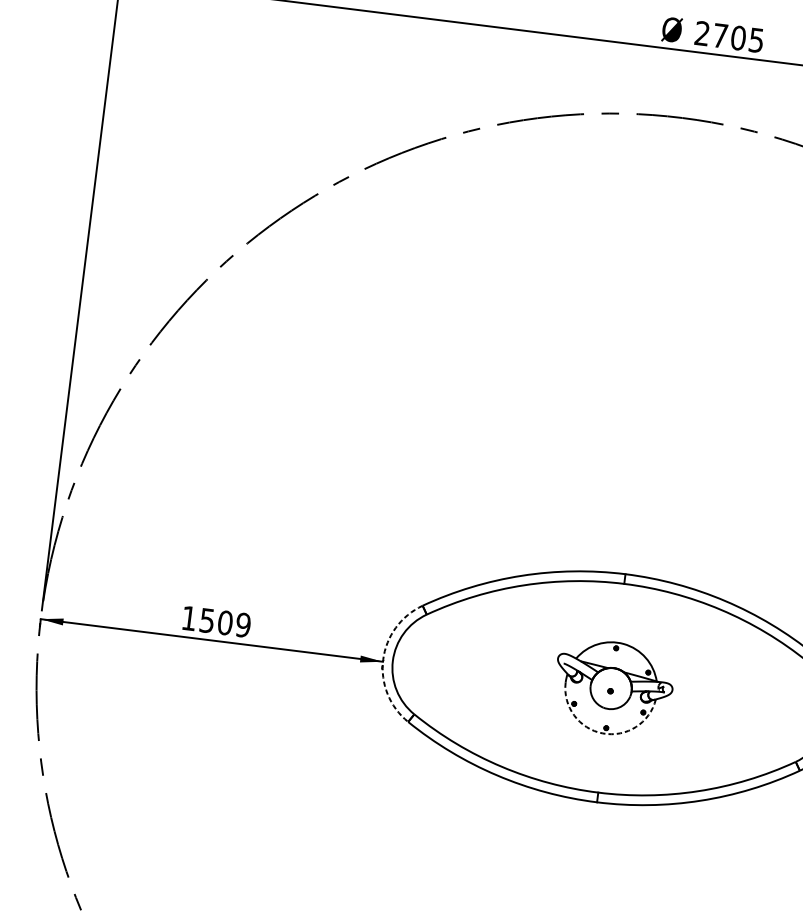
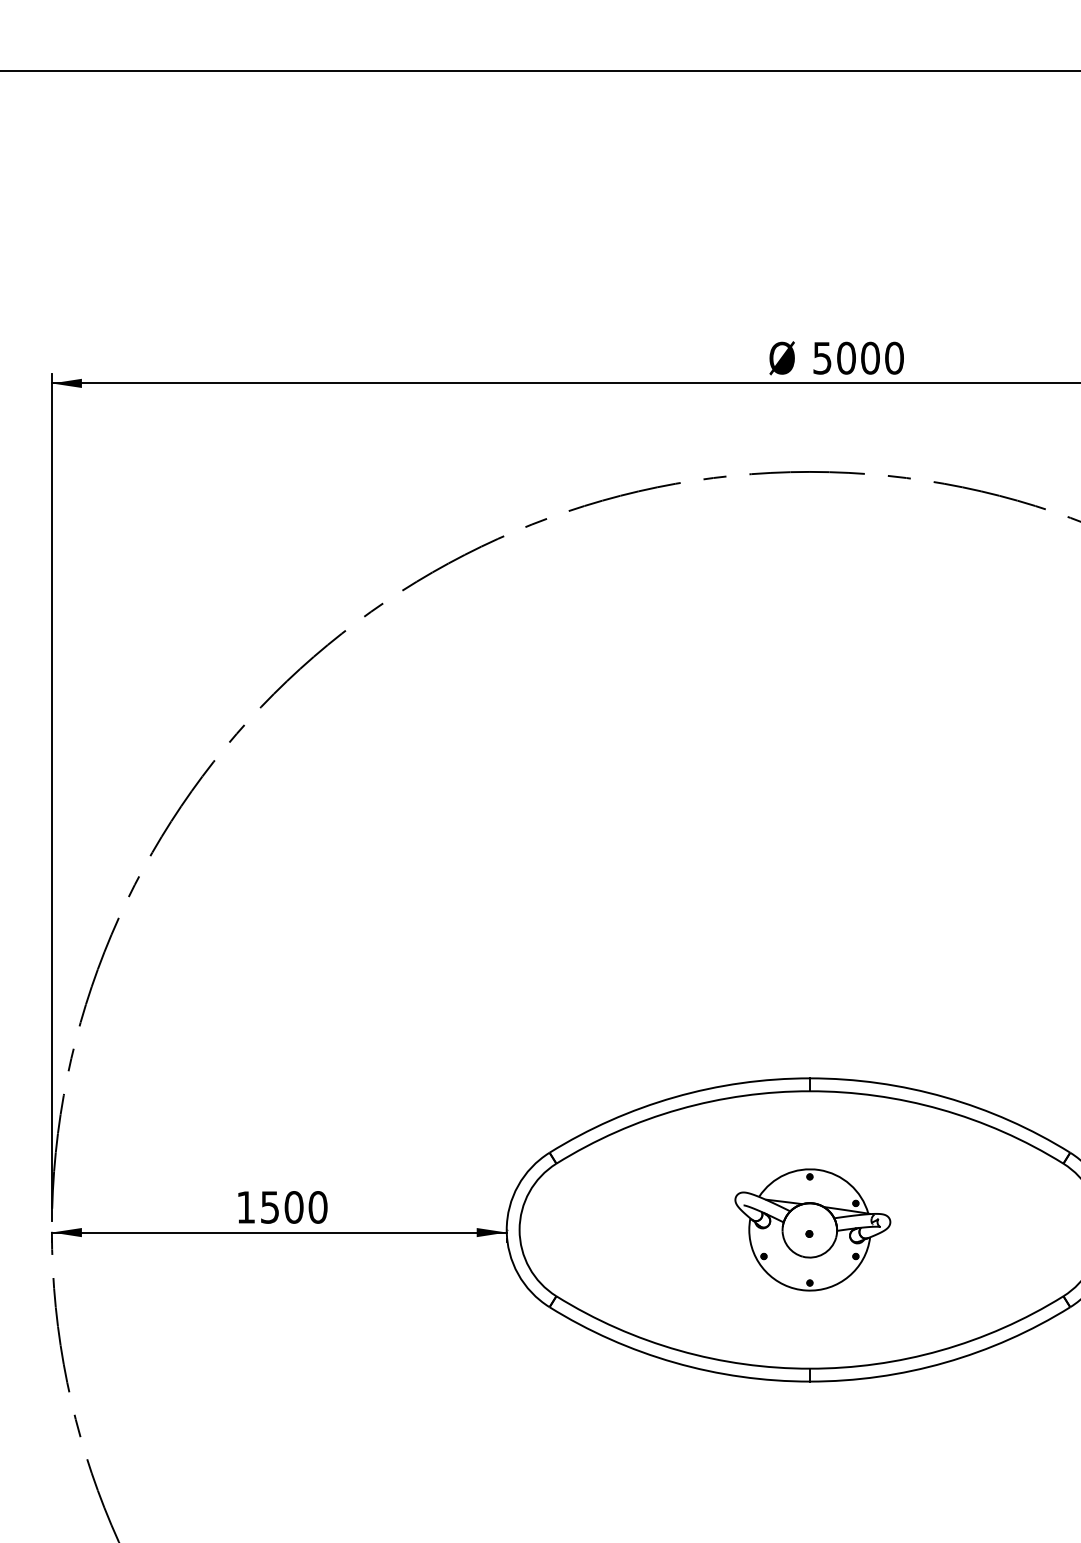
text: (729, 36) -> (858, 357), 2705 -> 5000
text: (242, 625) -> (317, 1207), 1509 -> 1500
arc: (383, 659) -> (506, 1229), dashed -> solid
arc: (603, 733) -> (806, 1290), dashed -> solid

